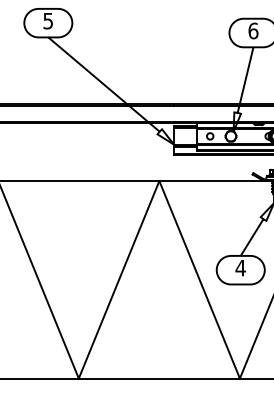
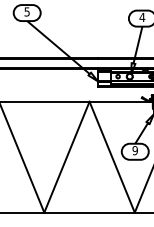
text: (253, 31) -> (142, 17), 6 -> 4
text: (241, 267) -> (135, 150), 4 -> 9

